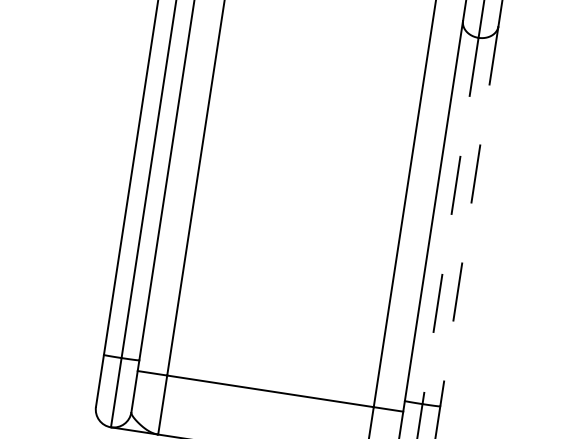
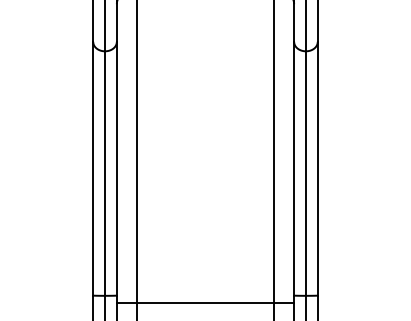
line: (469, 216) -> (317, 168), dashed -> solid
line: (449, 222) -> (305, 174), dashed -> solid

